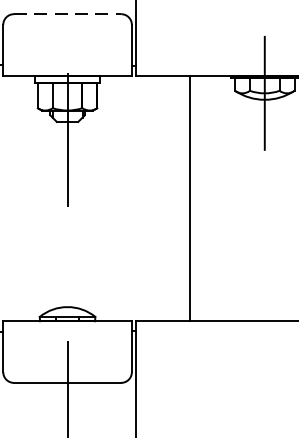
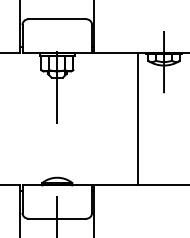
line: (67, 14) -> (57, 19), dashed -> solid
line: (189, 197) -> (138, 118), moved

